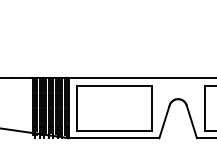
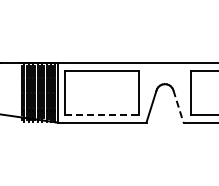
line: (191, 121) -> (178, 106), solid -> dashed
line: (114, 131) -> (102, 115), solid -> dashed

